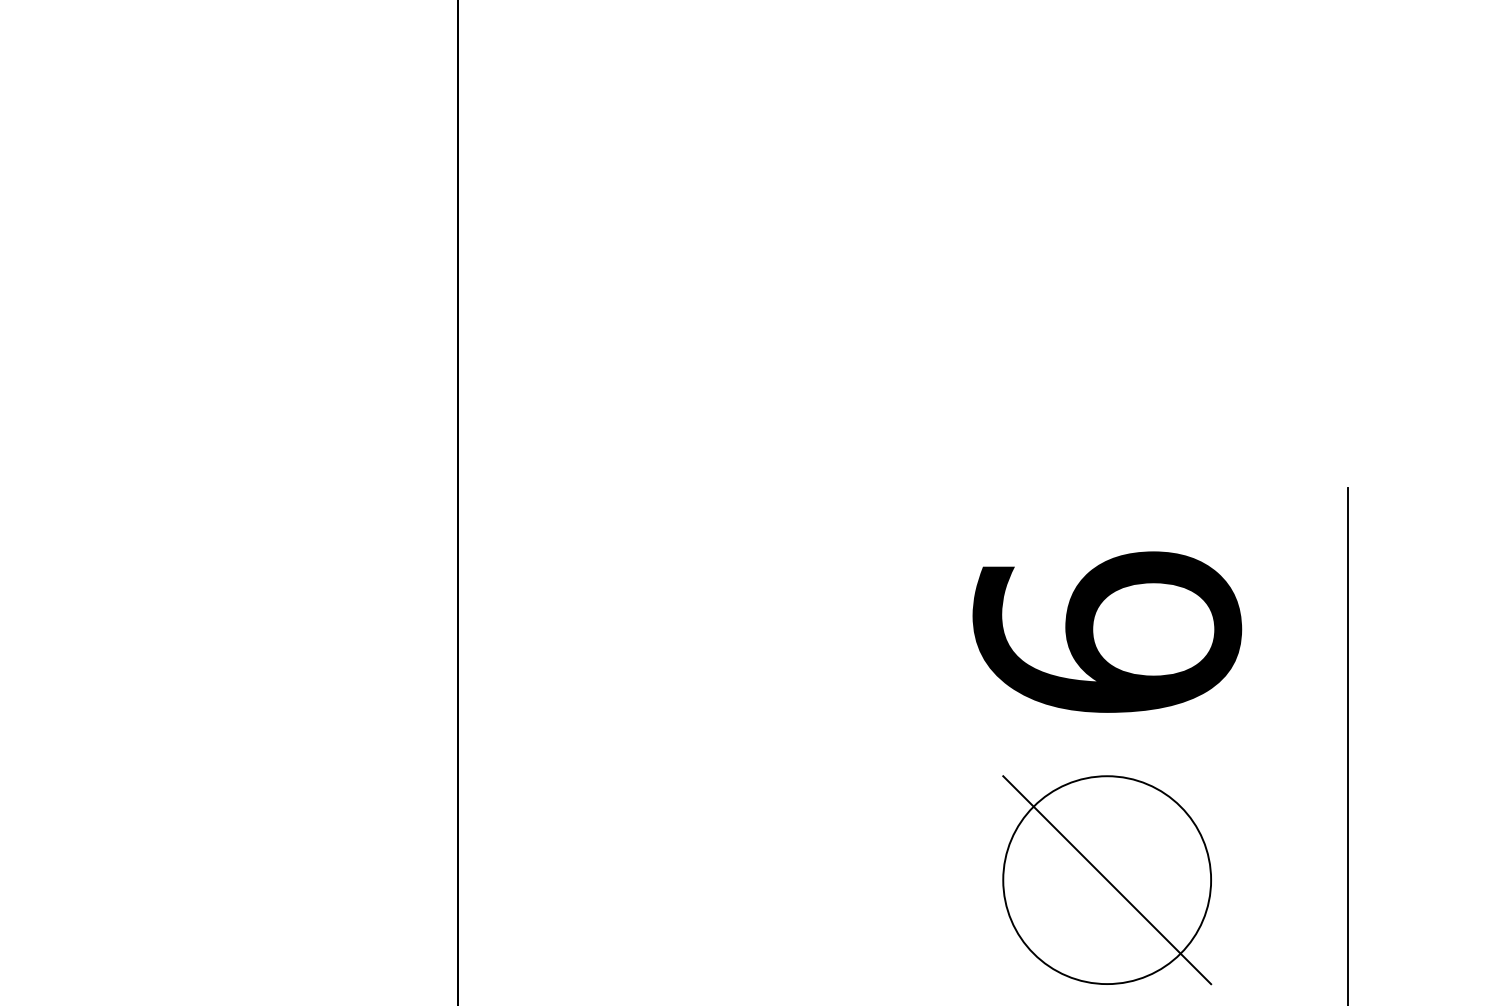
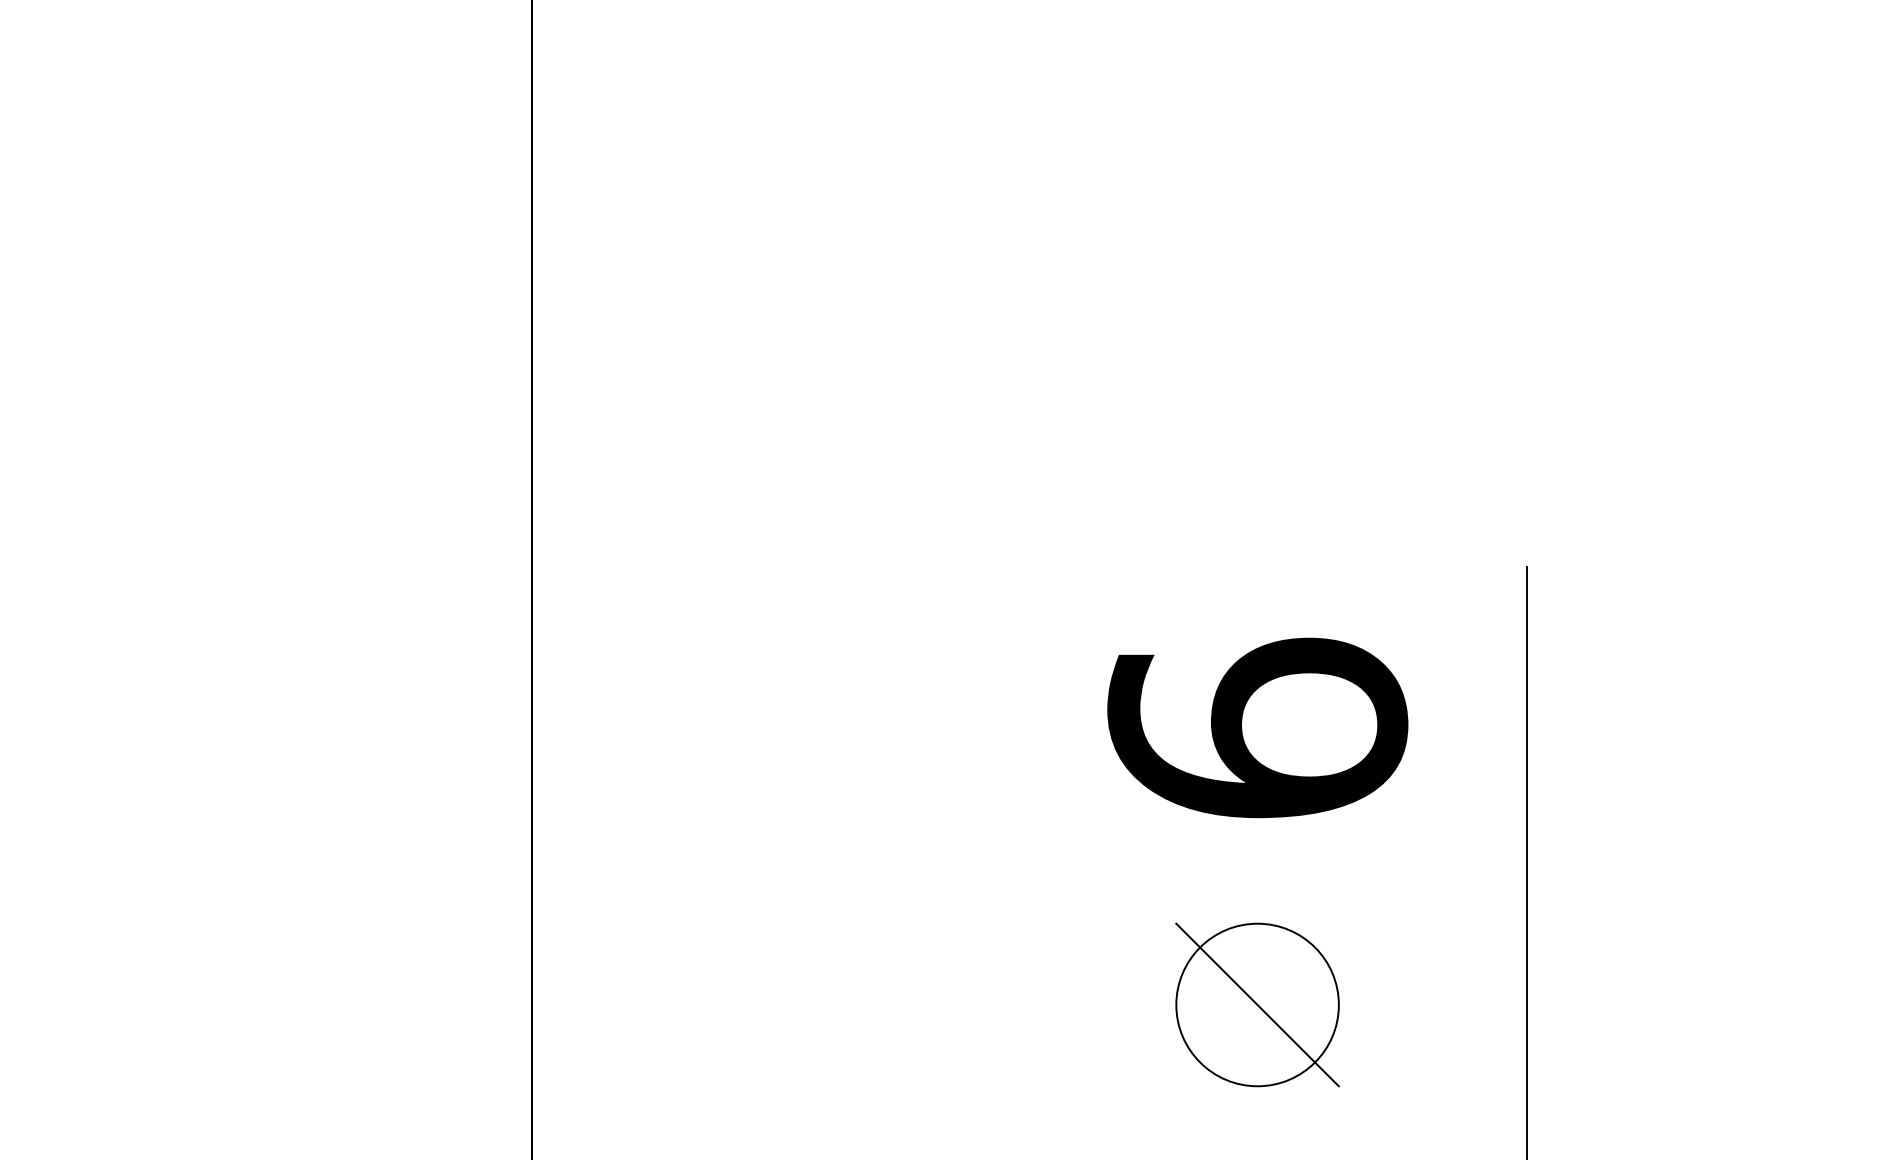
part: (1107, 879) -> (1257, 1004), size x0.7

